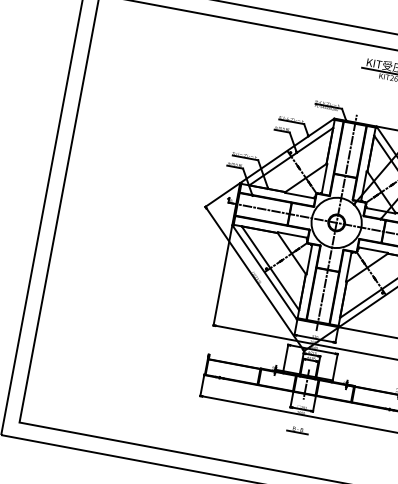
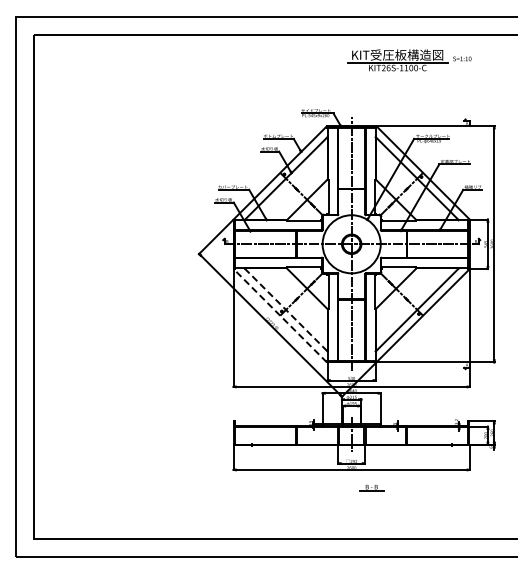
line: (270, 267) -> (286, 309), solid -> dashed
line: (264, 272) -> (280, 315), solid -> dashed
part: (297, 429) -> (371, 487), moved

